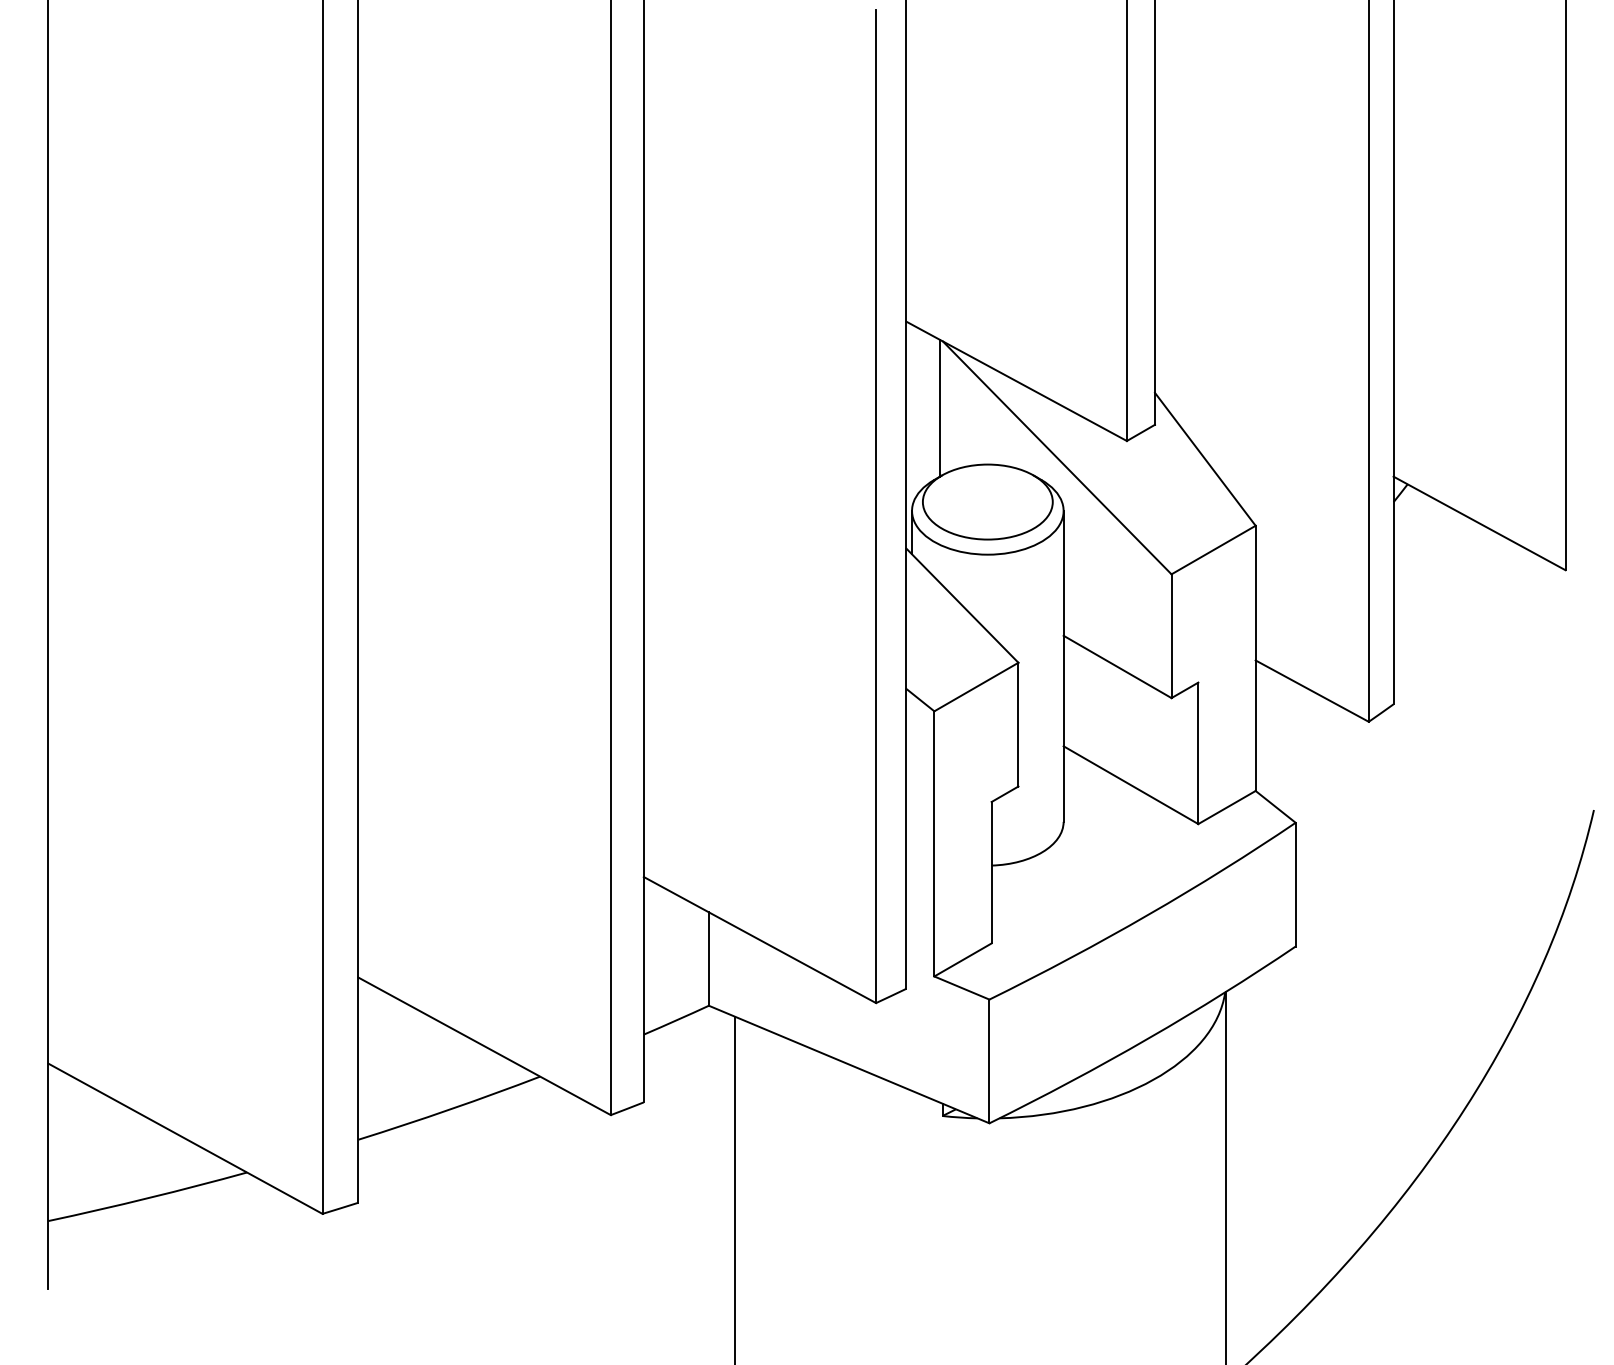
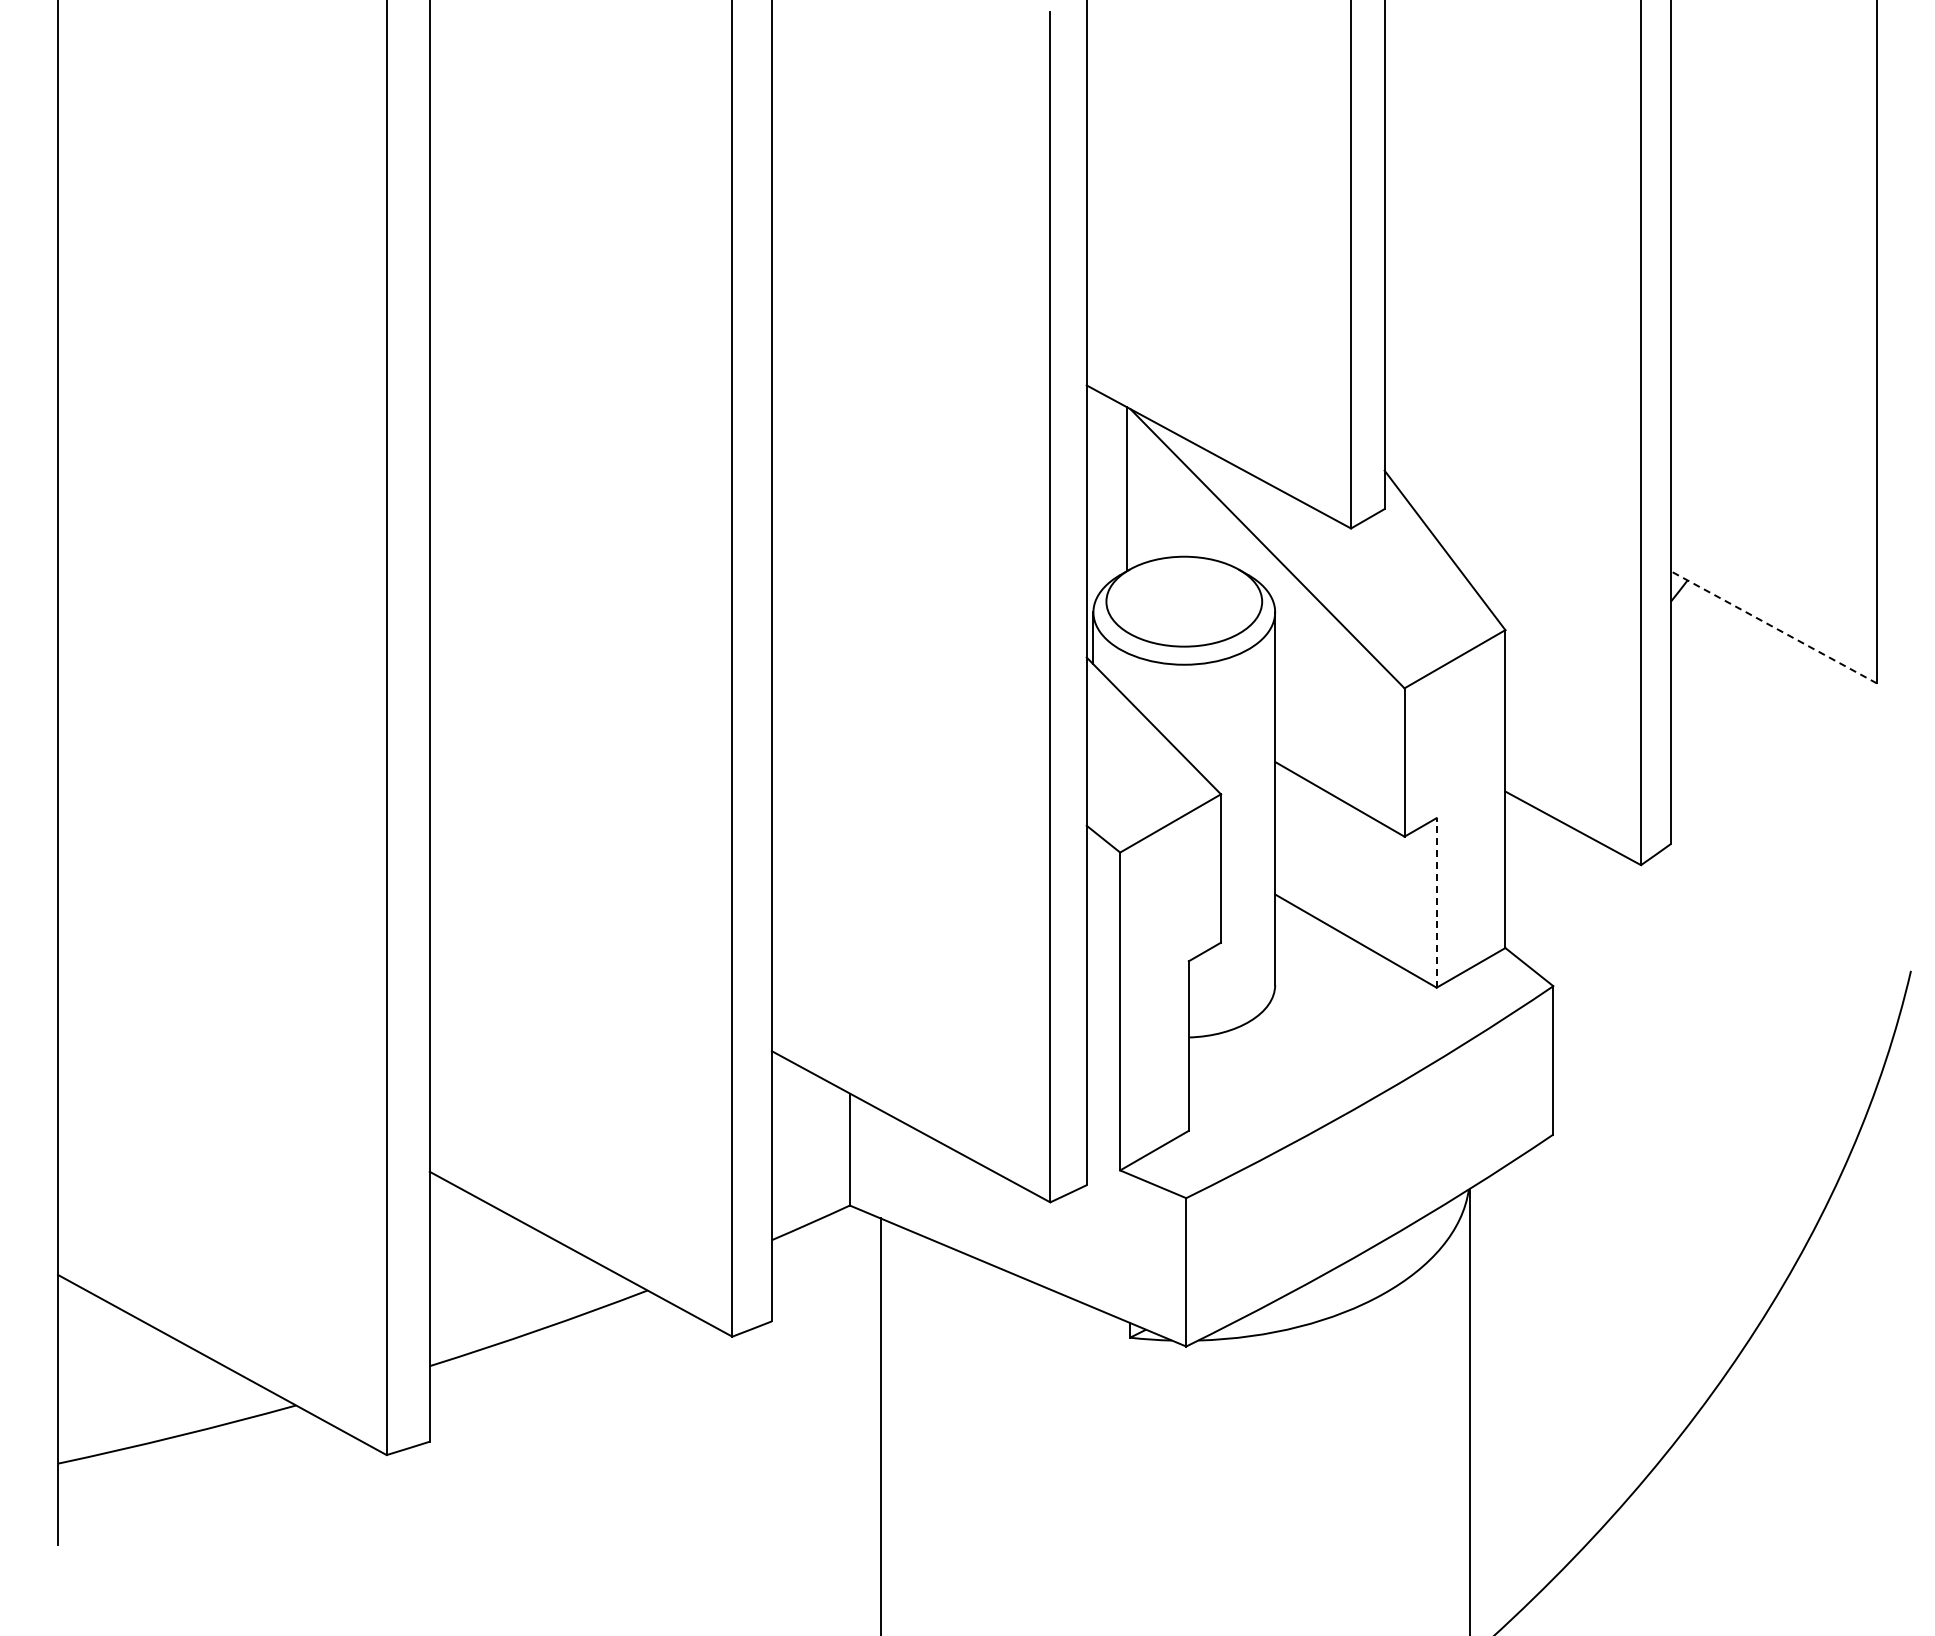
line: (1479, 523) -> (1773, 627), solid -> dashed
line: (1198, 752) -> (1436, 902), solid -> dashed

